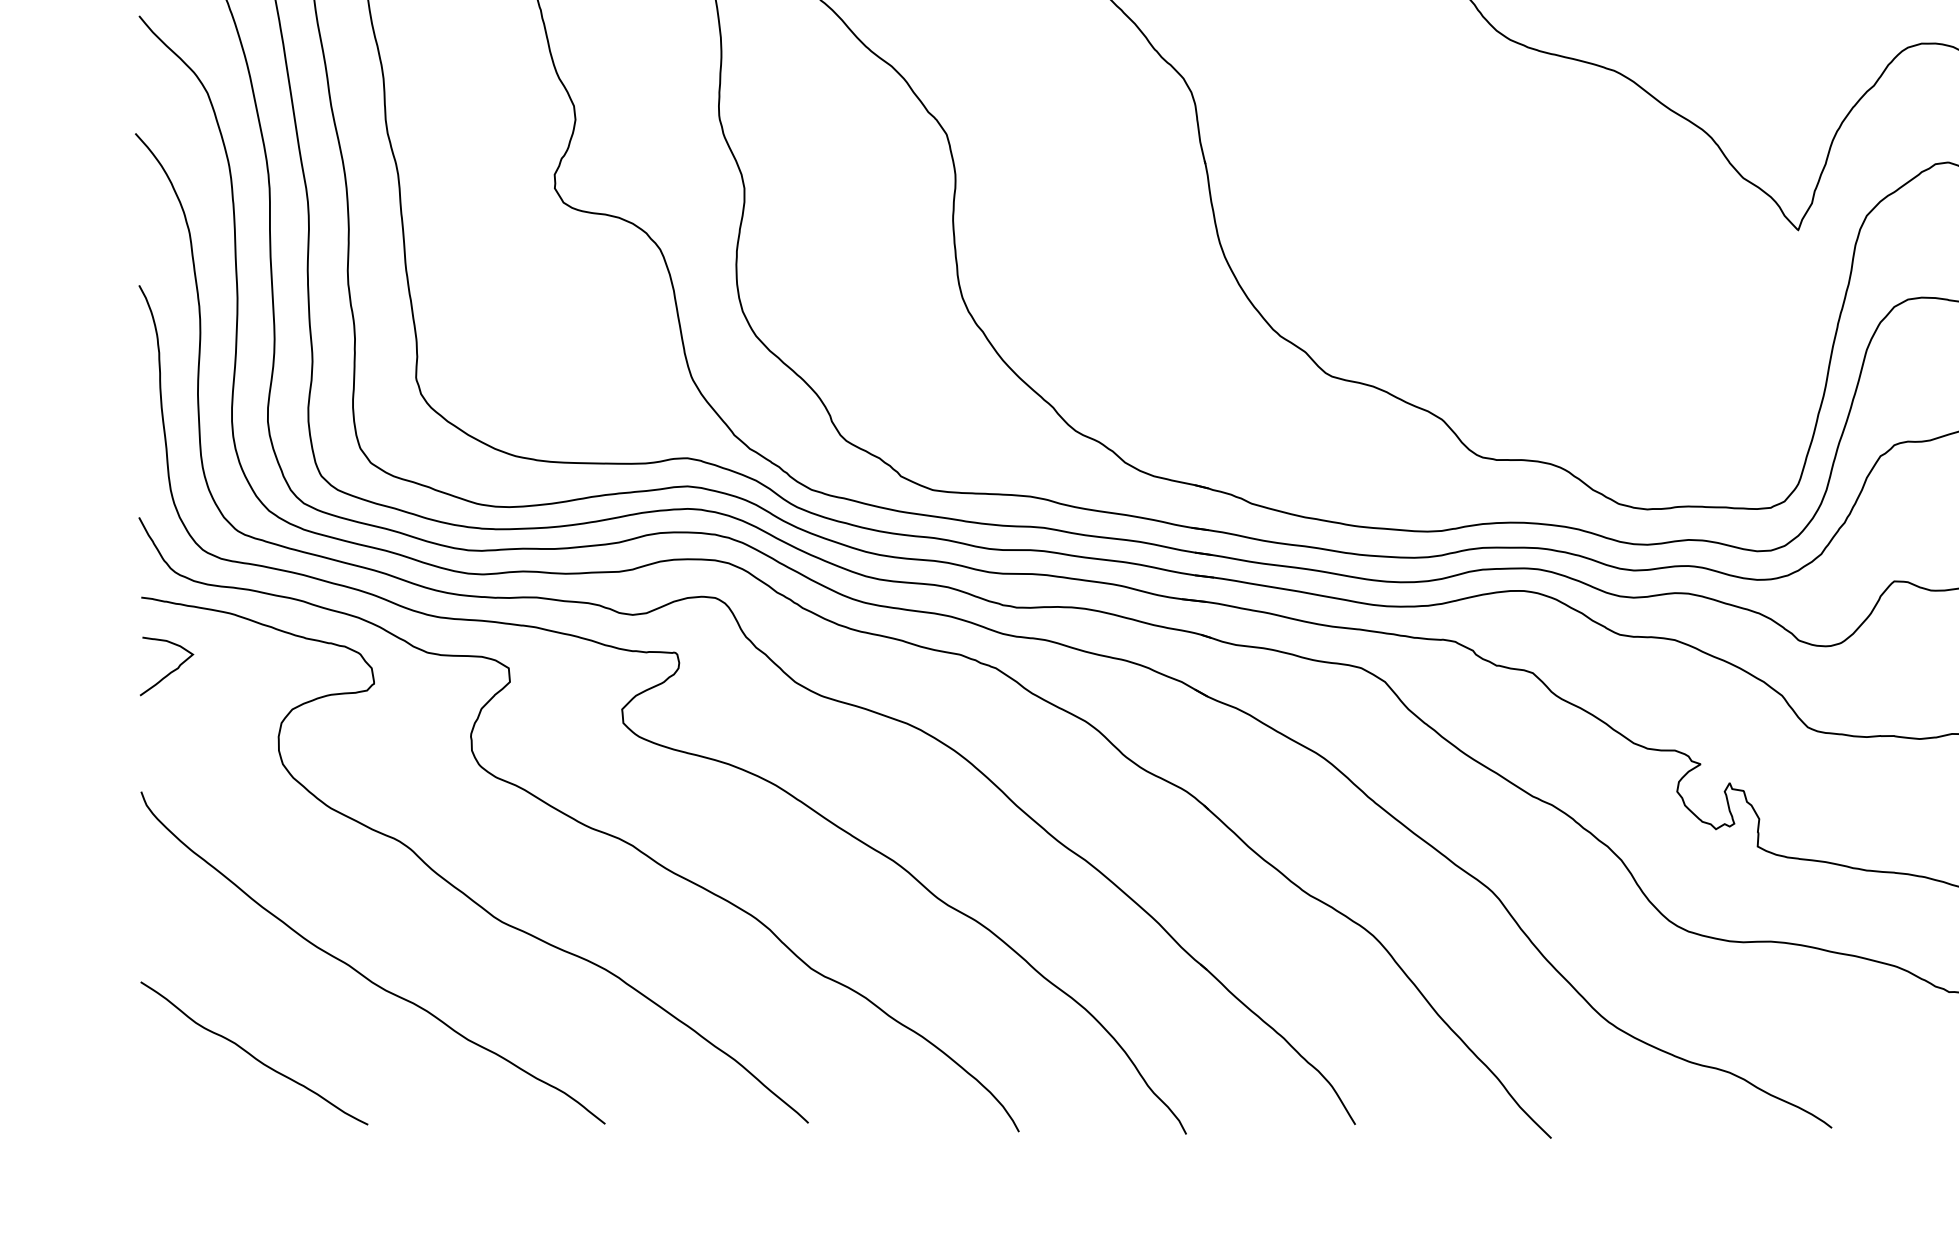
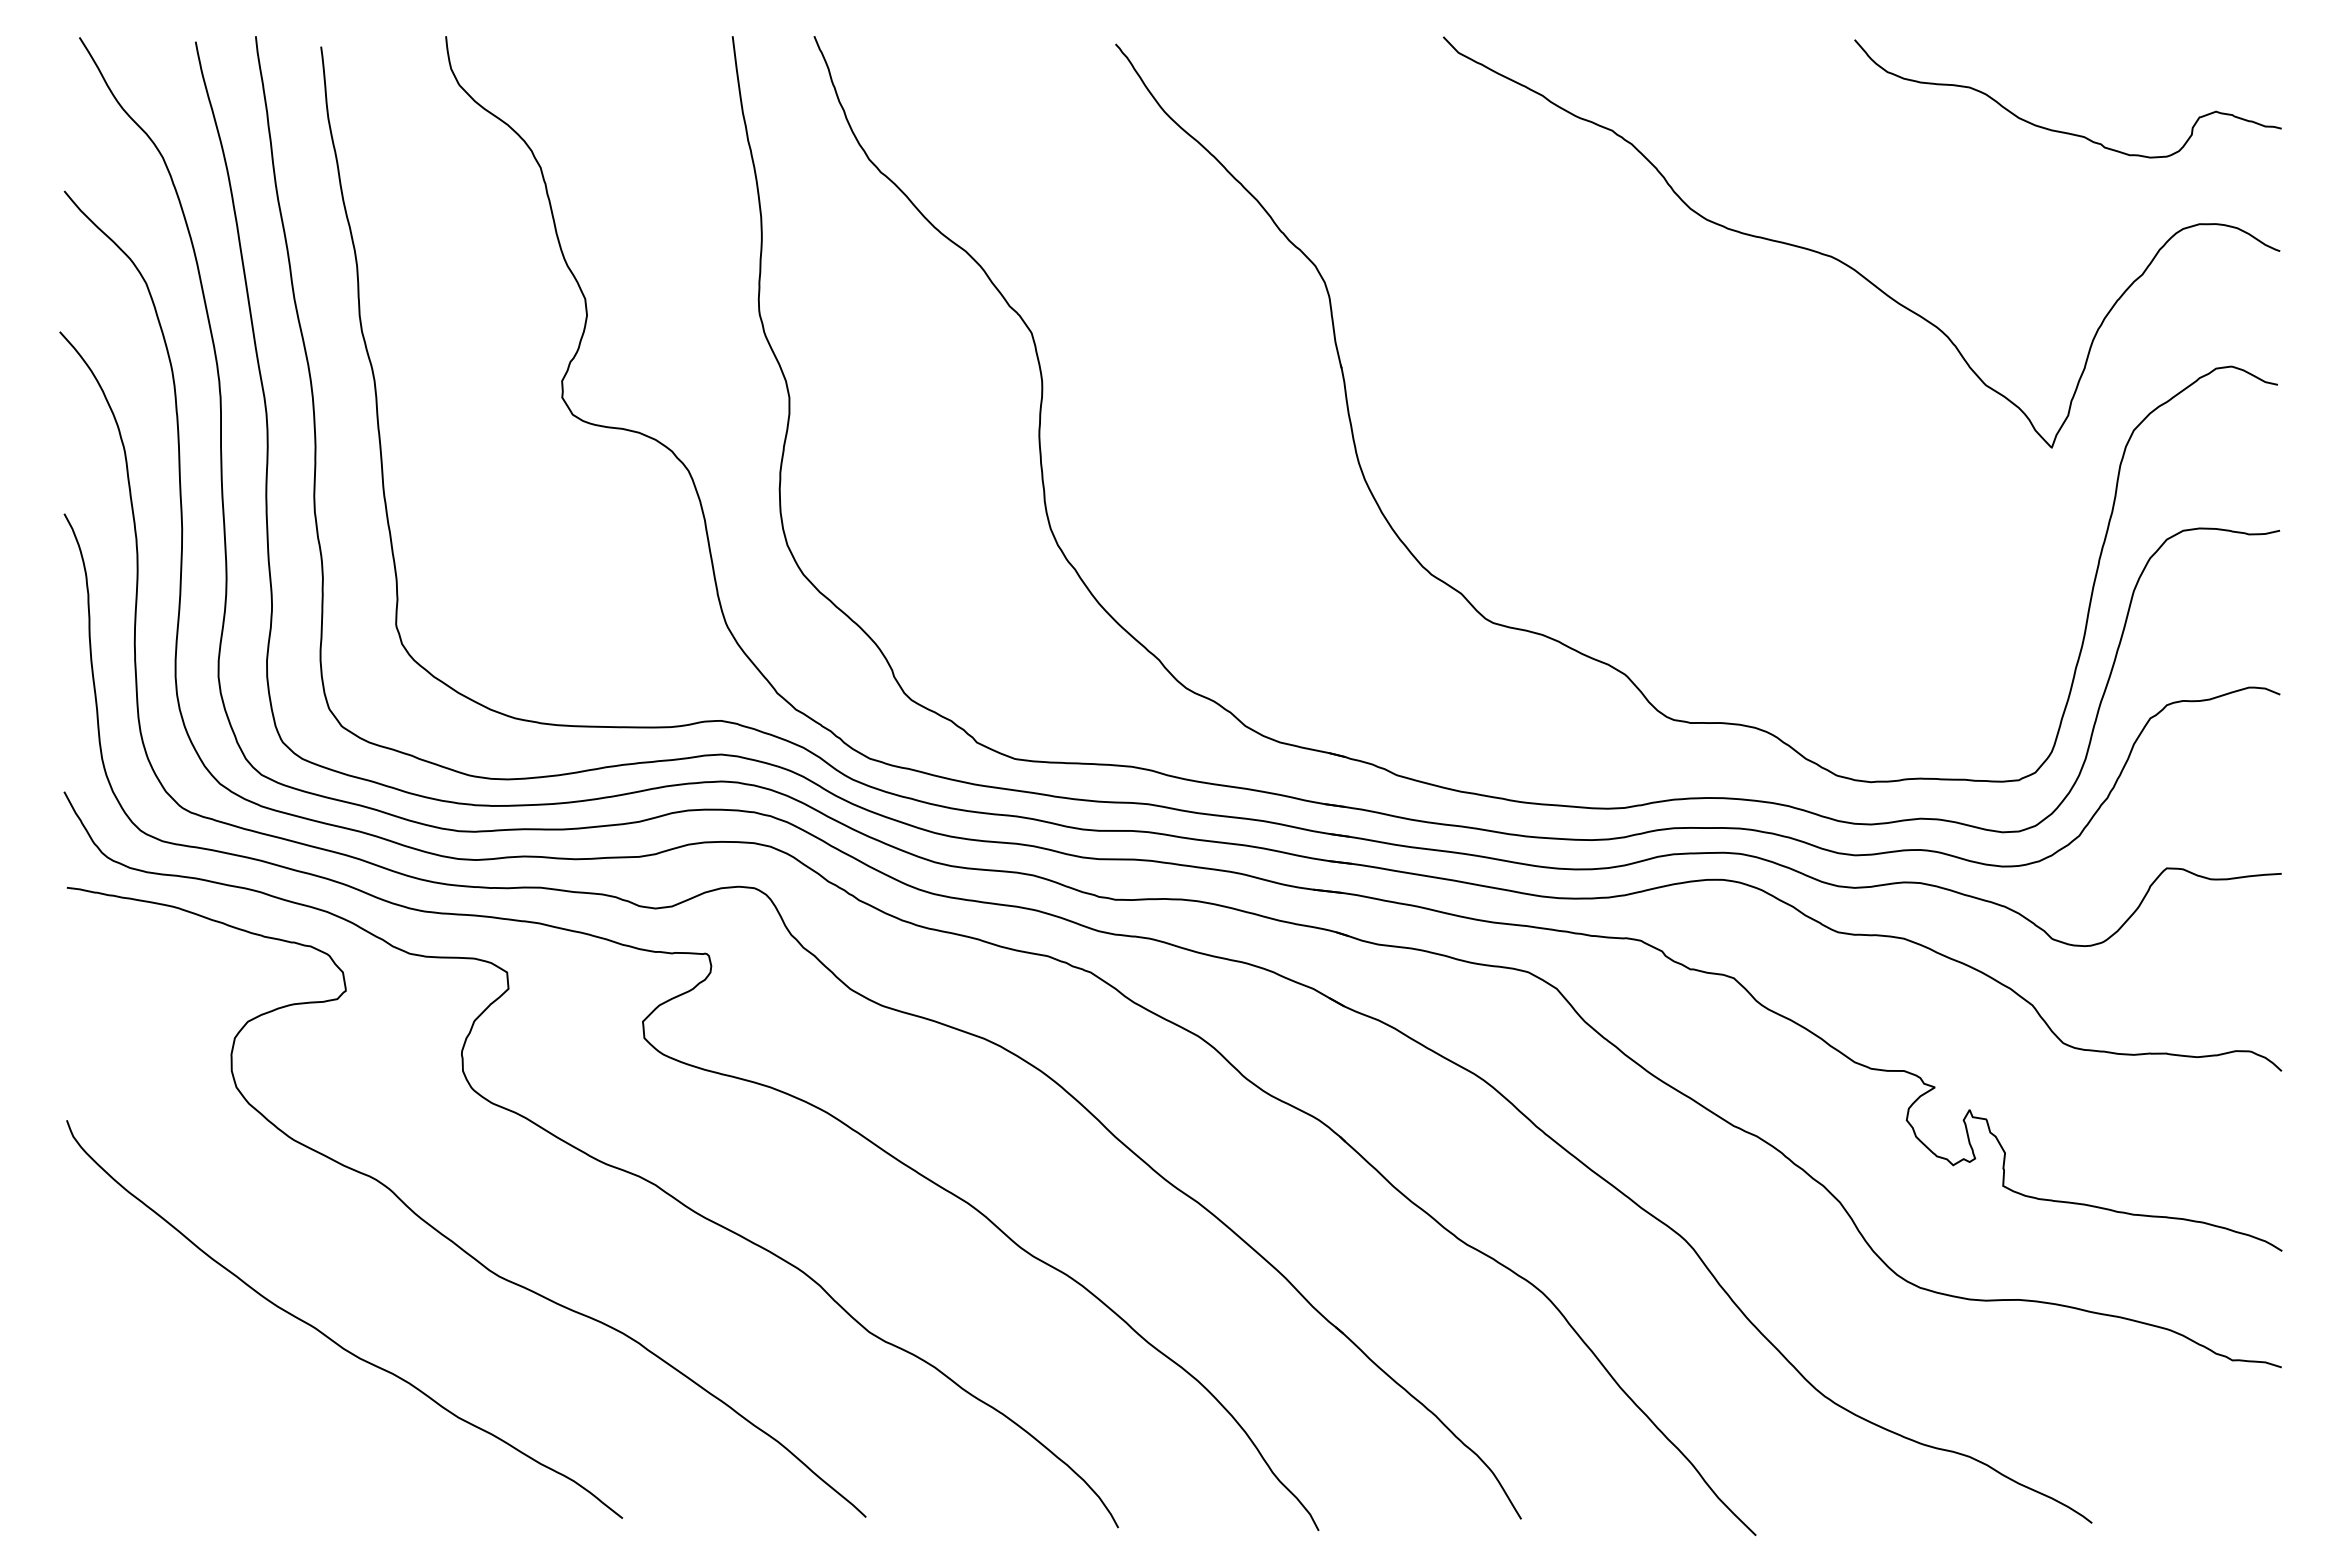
curve: (171, 670) -> (103, 975), removed
curve: (251, 1054) -> (199, 1435), removed

